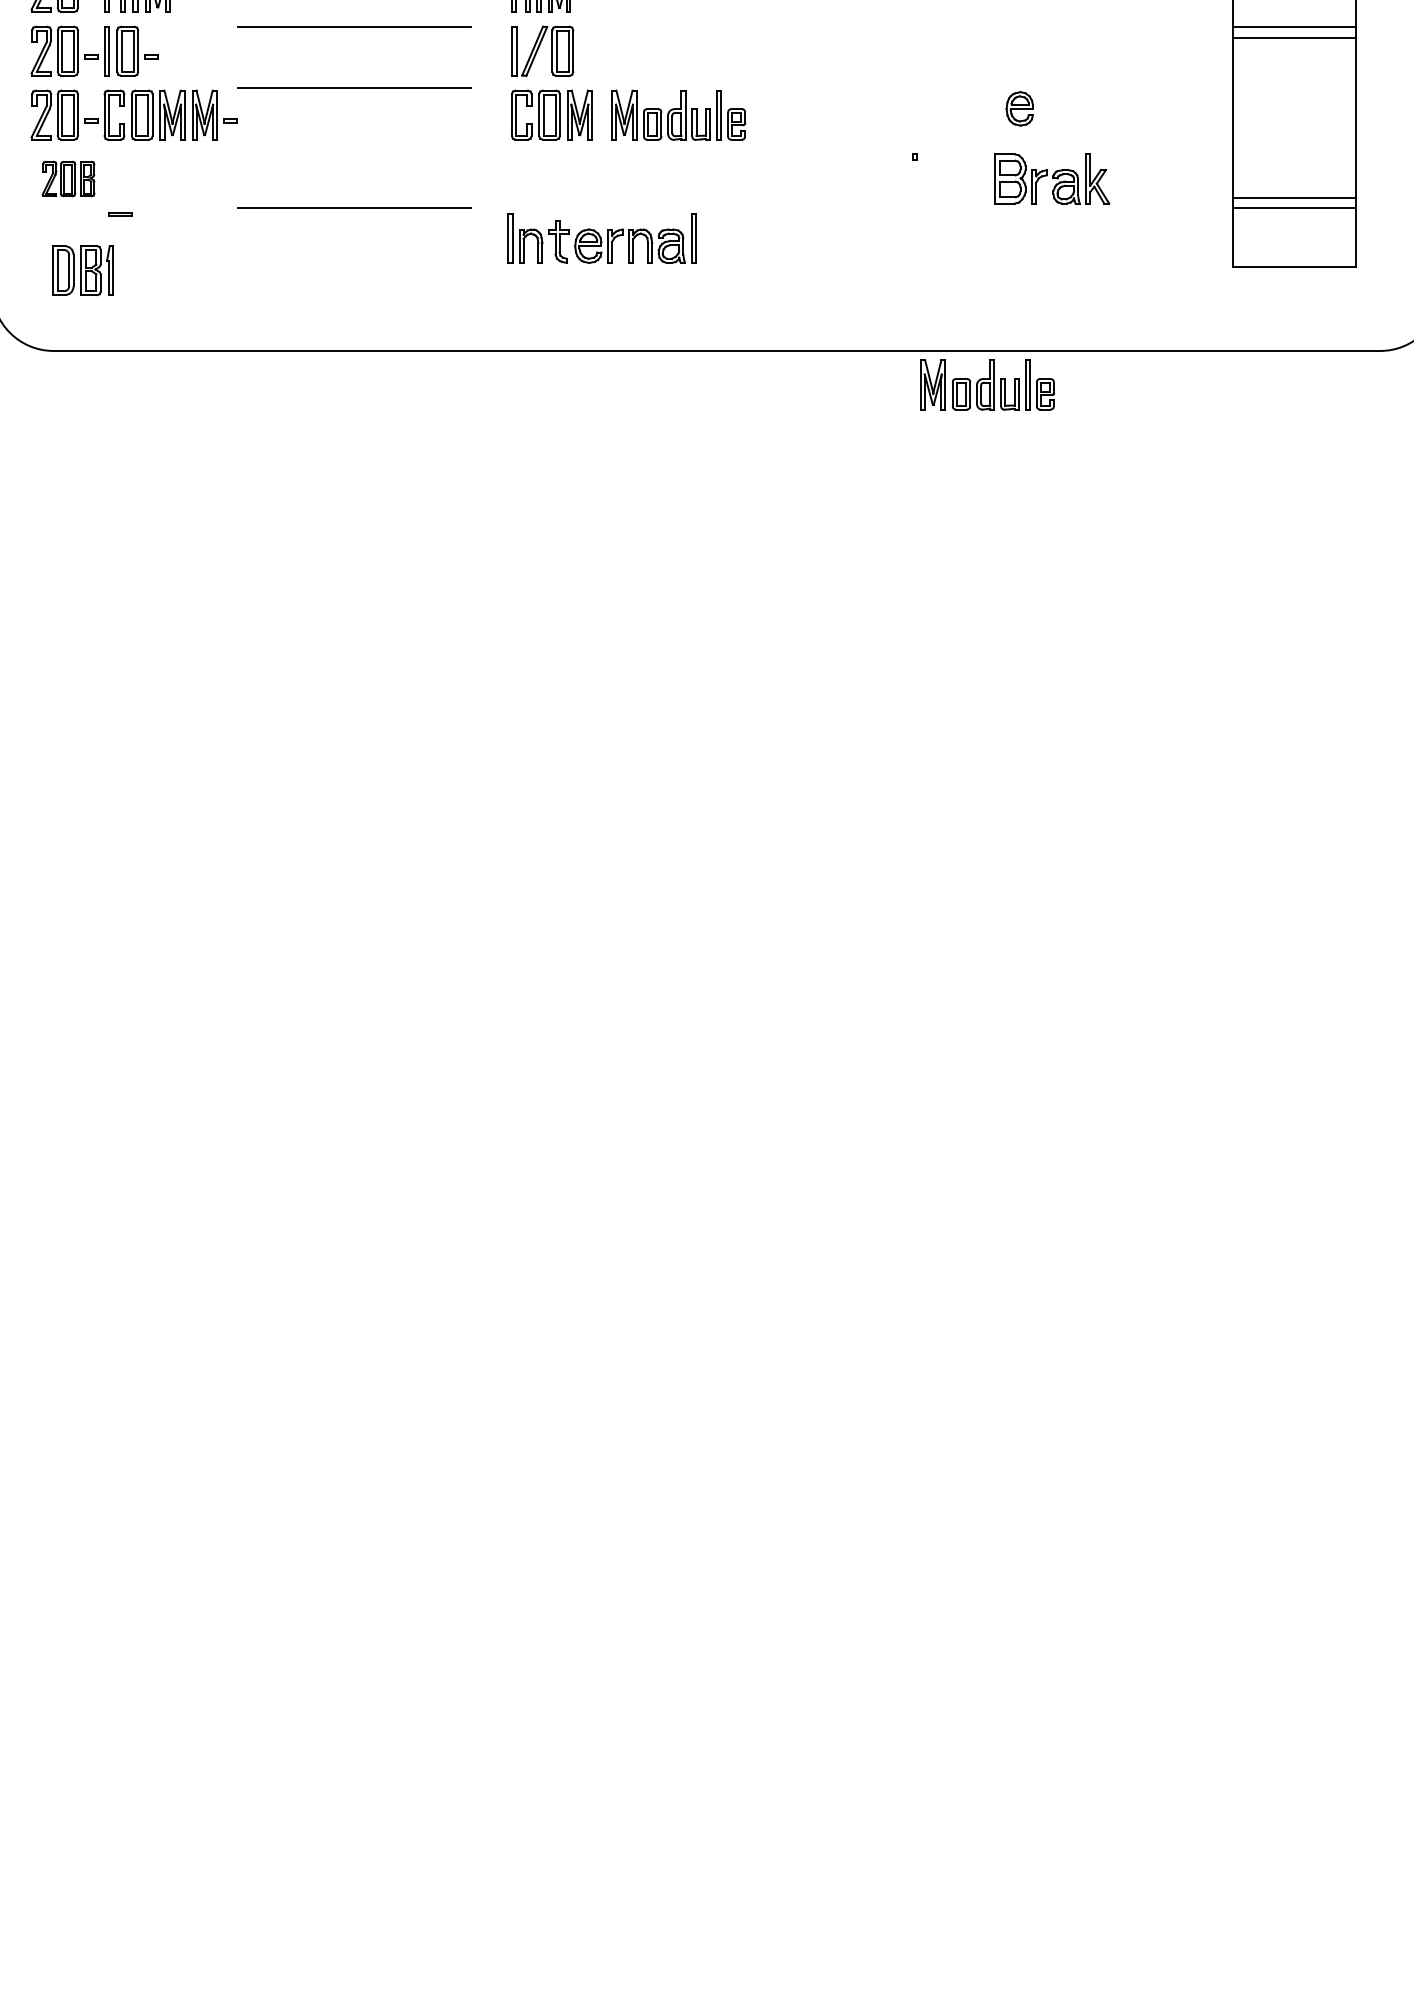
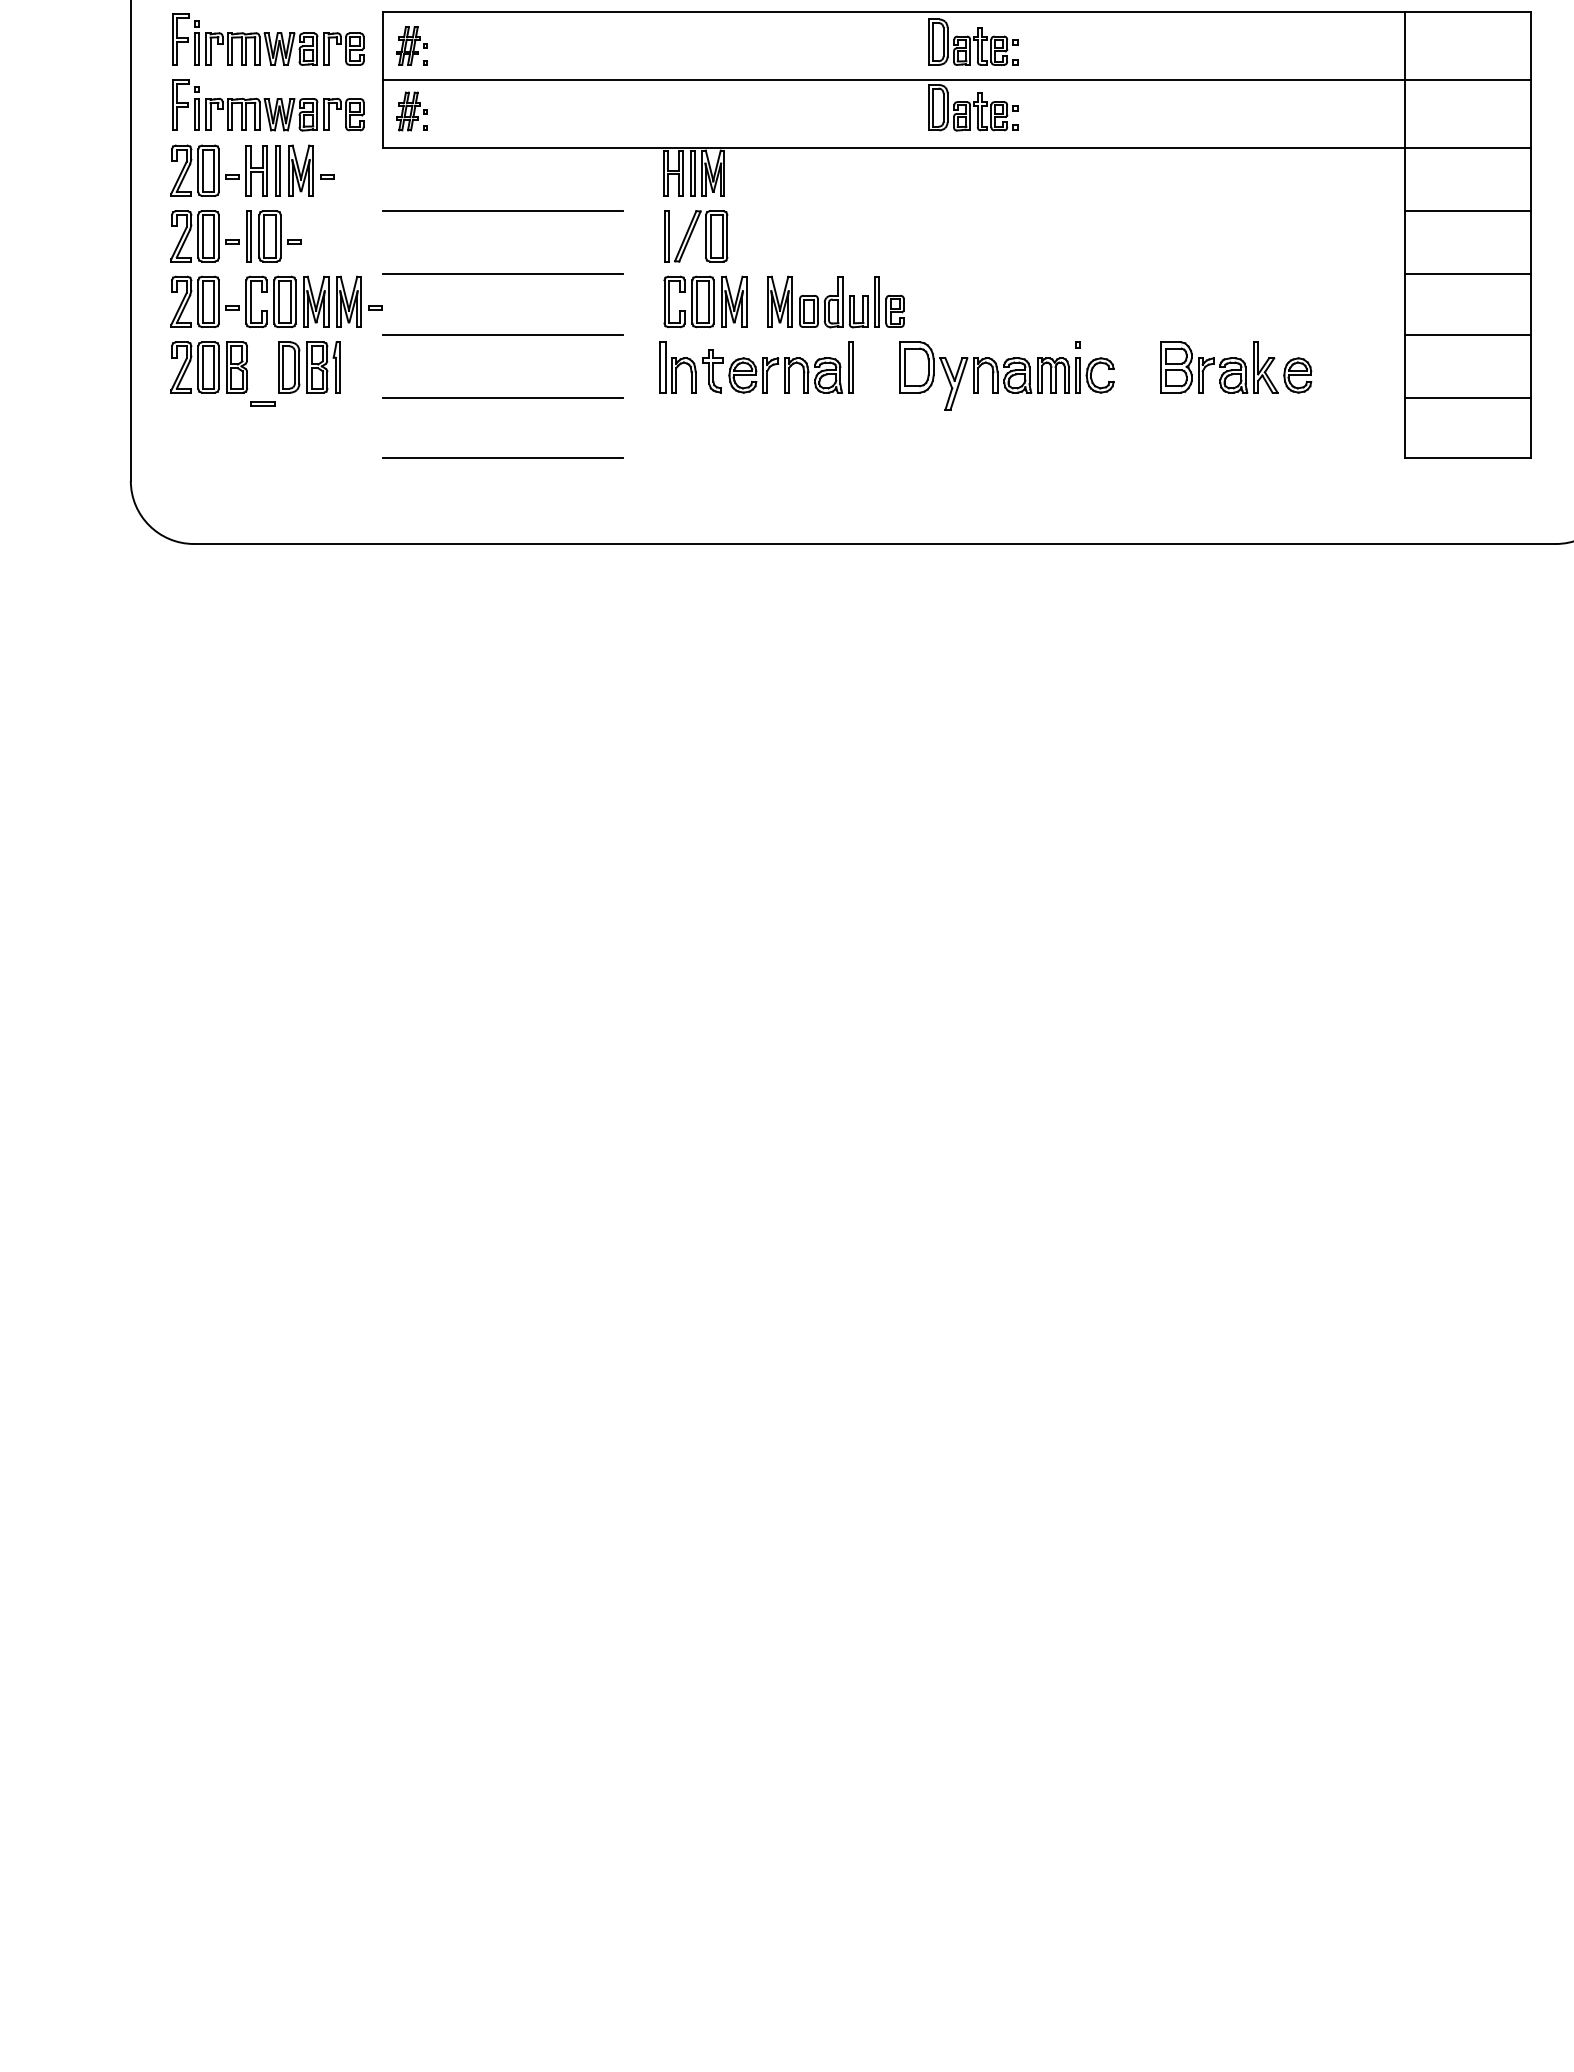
line: (1294, 38) -> (1467, 274), moved
part: (1019, 108) -> (1297, 375), moved
line: (354, 146) -> (502, 334), added
part: (68, 179) -> (209, 367), size x1.43
part: (845, 186) -> (1006, 375), added
line: (1294, 197) -> (1467, 334), moved
part: (601, 238) -> (756, 367), moved
line: (354, 266) -> (502, 457), added
part: (83, 270) -> (309, 367), moved
part: (987, 384) -> (1152, 578), removed

